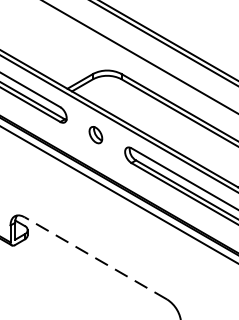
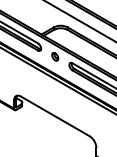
line: (96, 258) -> (55, 116), dashed -> solid

